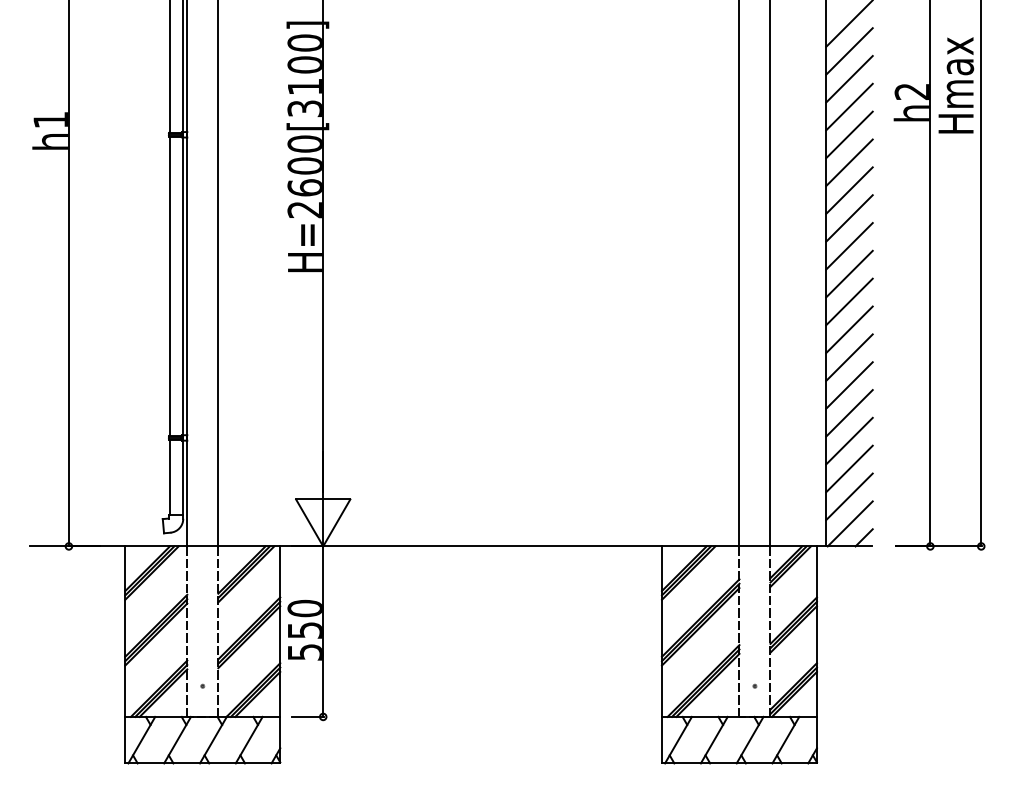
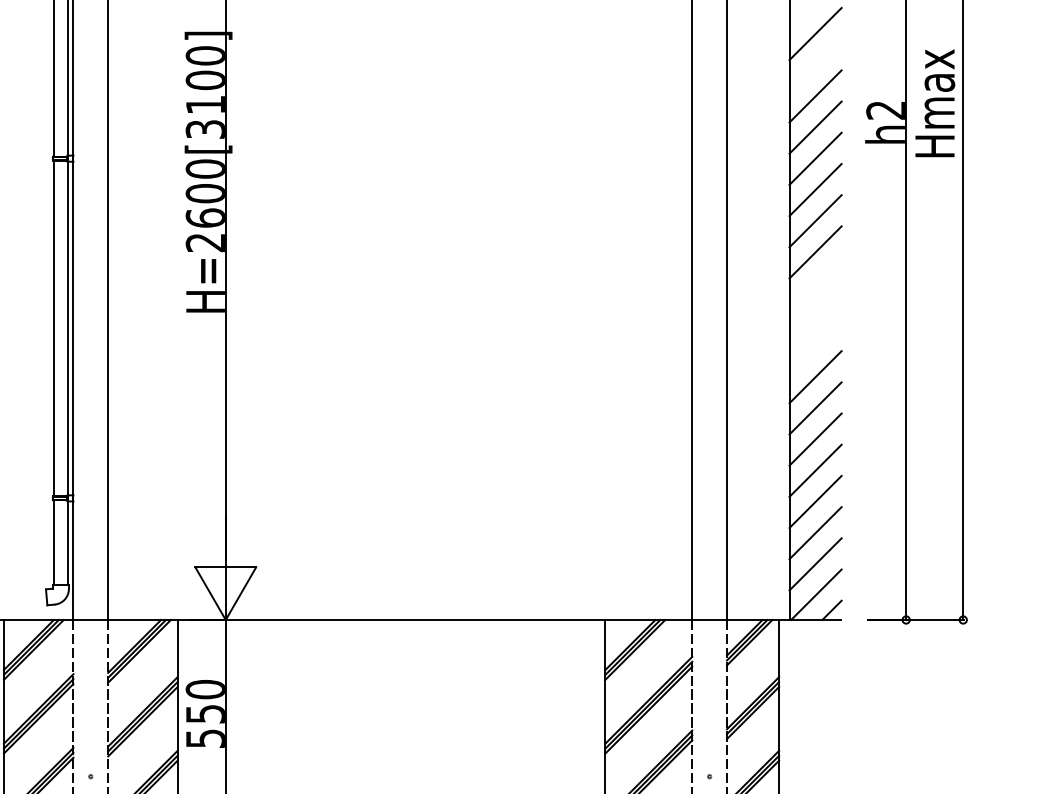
line: (849, 51) -> (815, 65), removed
line: (849, 246) -> (815, 283), removed
line: (849, 273) -> (815, 314), removed
line: (849, 301) -> (815, 345), removed

